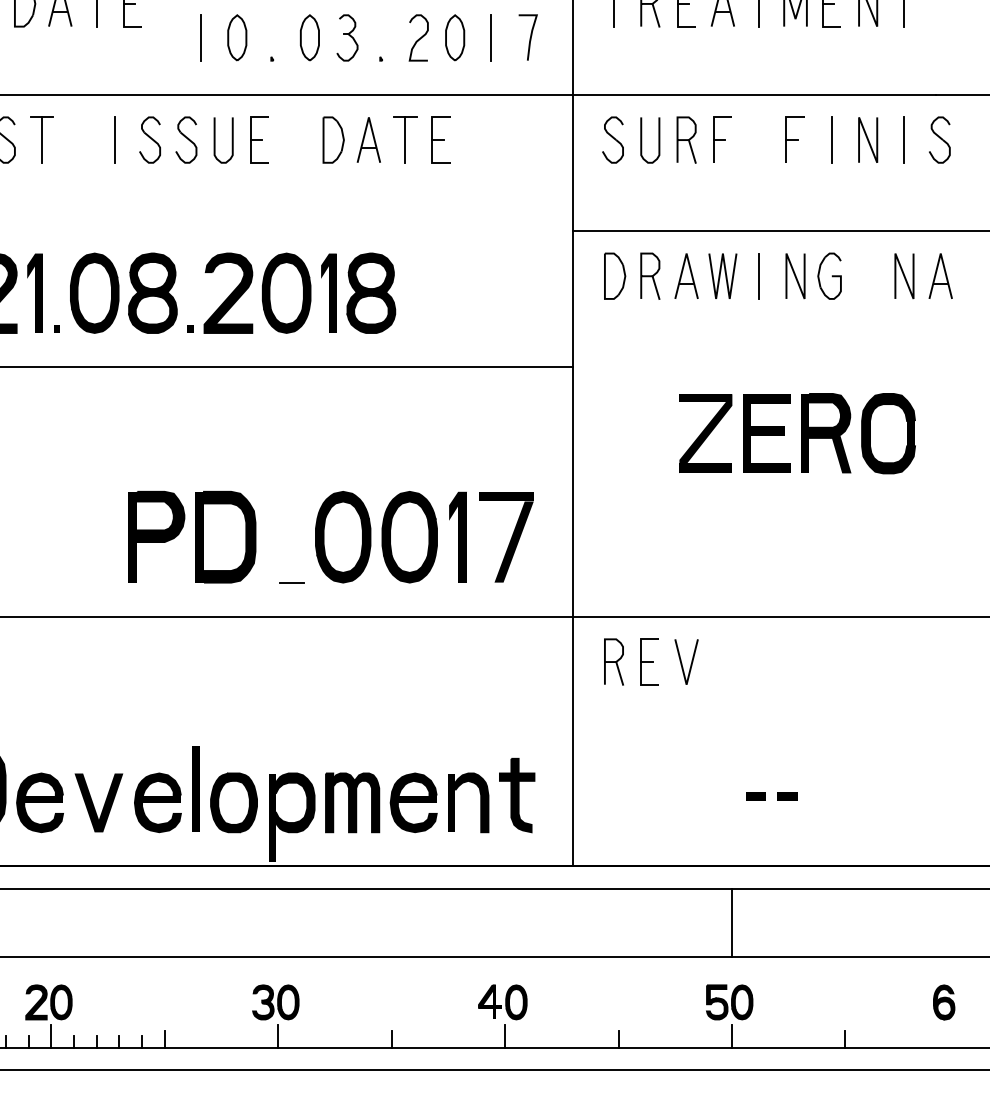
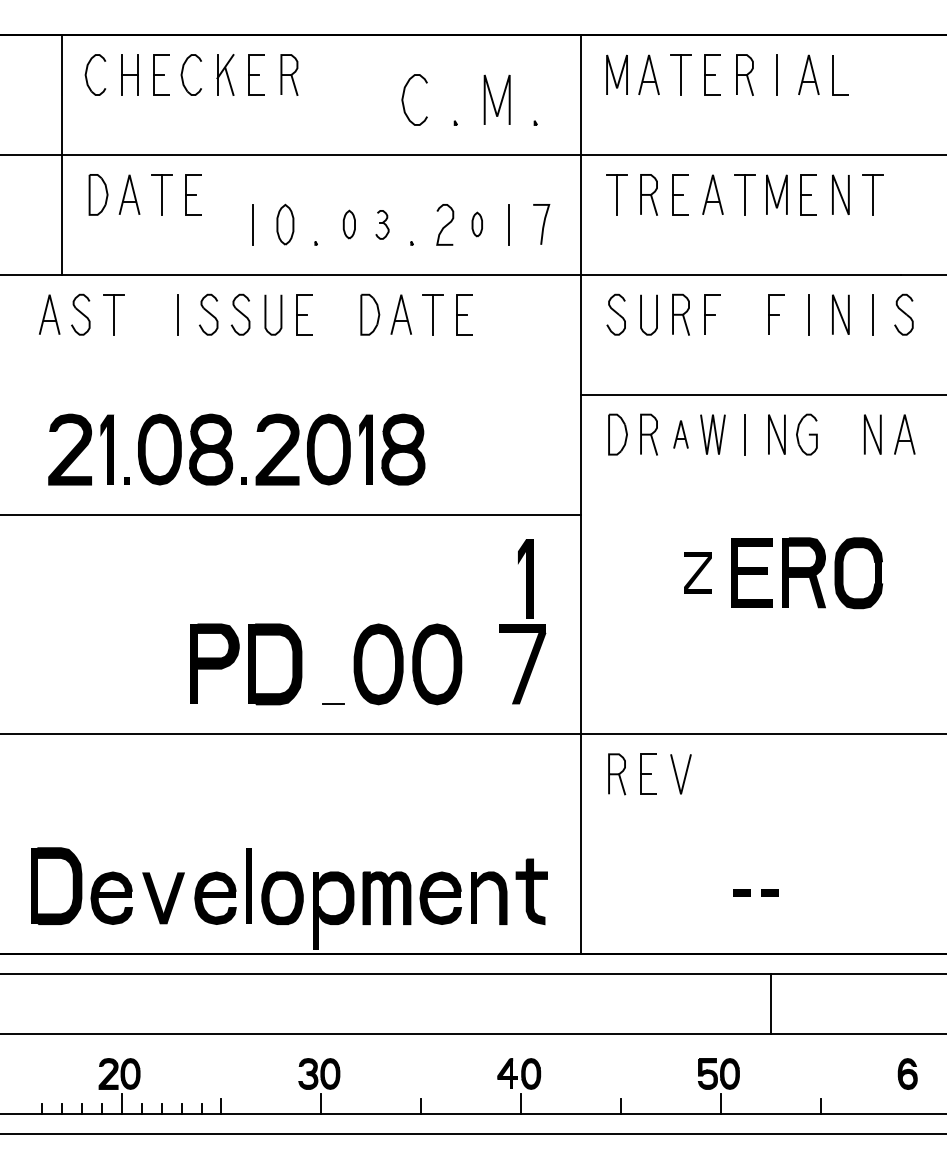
part: (310, 37) -> (349, 224), size x0.7
part: (347, 37) -> (382, 224), size x0.7
part: (455, 37) -> (477, 224), size x0.6
part: (686, 276) -> (680, 434), size x0.7
part: (705, 432) -> (697, 572), size x0.6
part: (457, 536) -> (525, 578), moved
line: (731, 923) -> (770, 1004), moved

